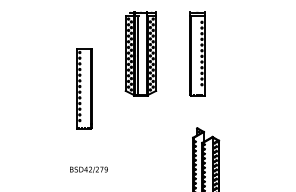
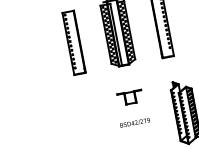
part: (84, 88) -> (74, 42), moved
part: (140, 137) -> (129, 97), added
text: (88, 169) -> (134, 122), moved

